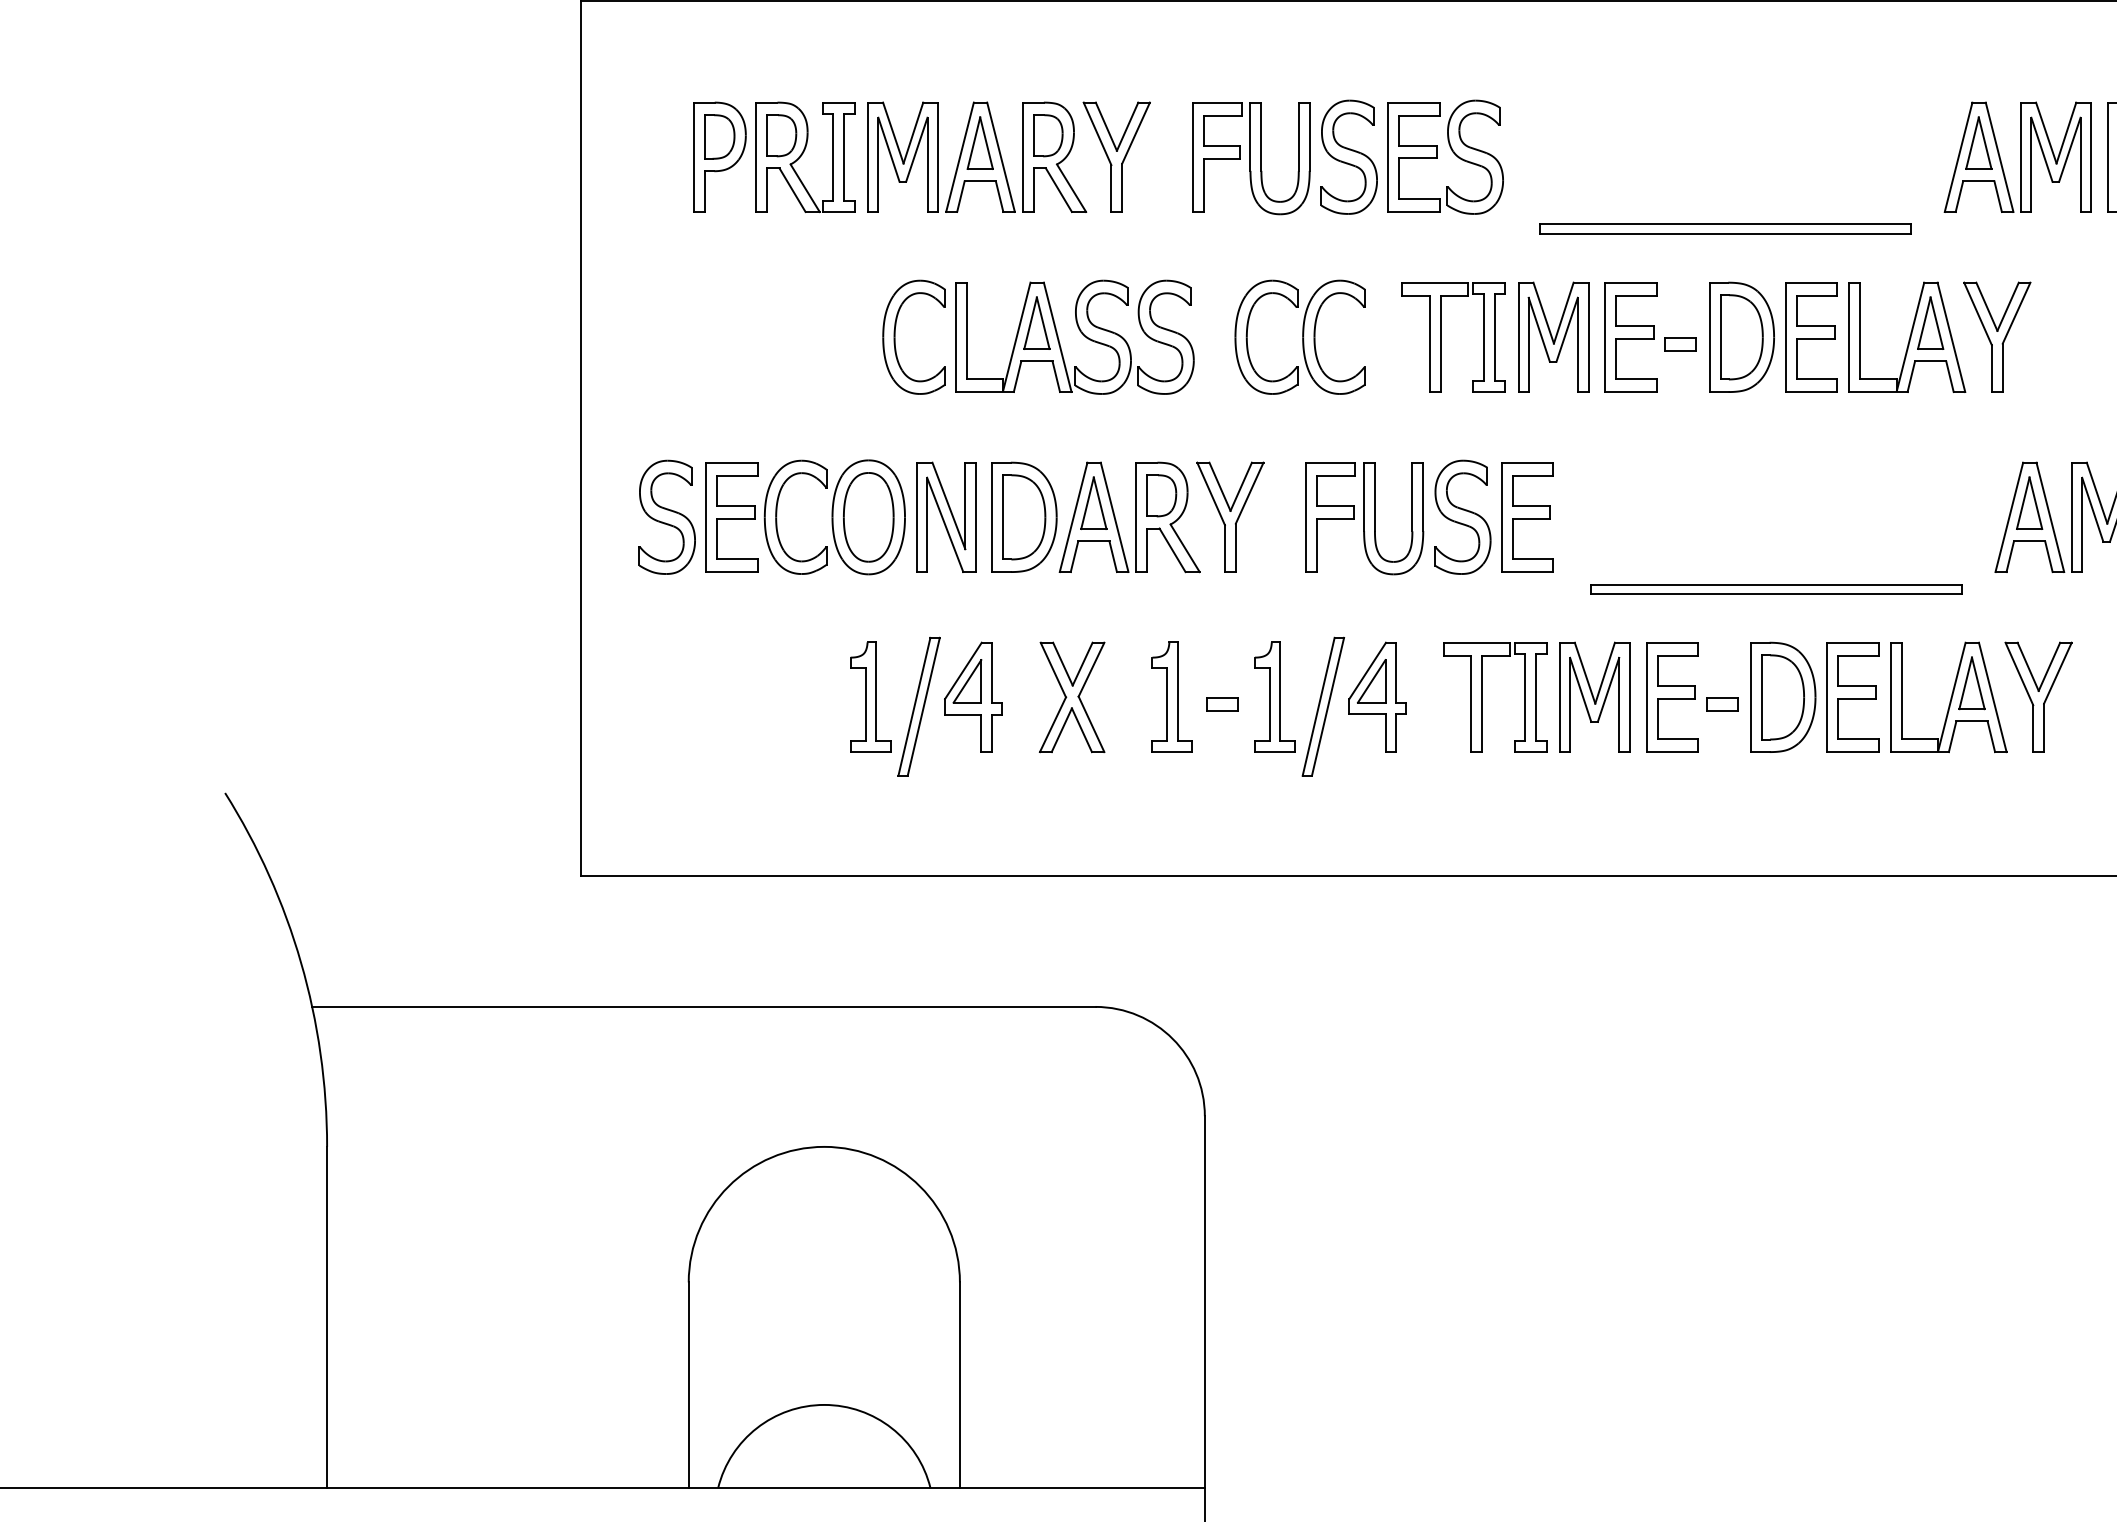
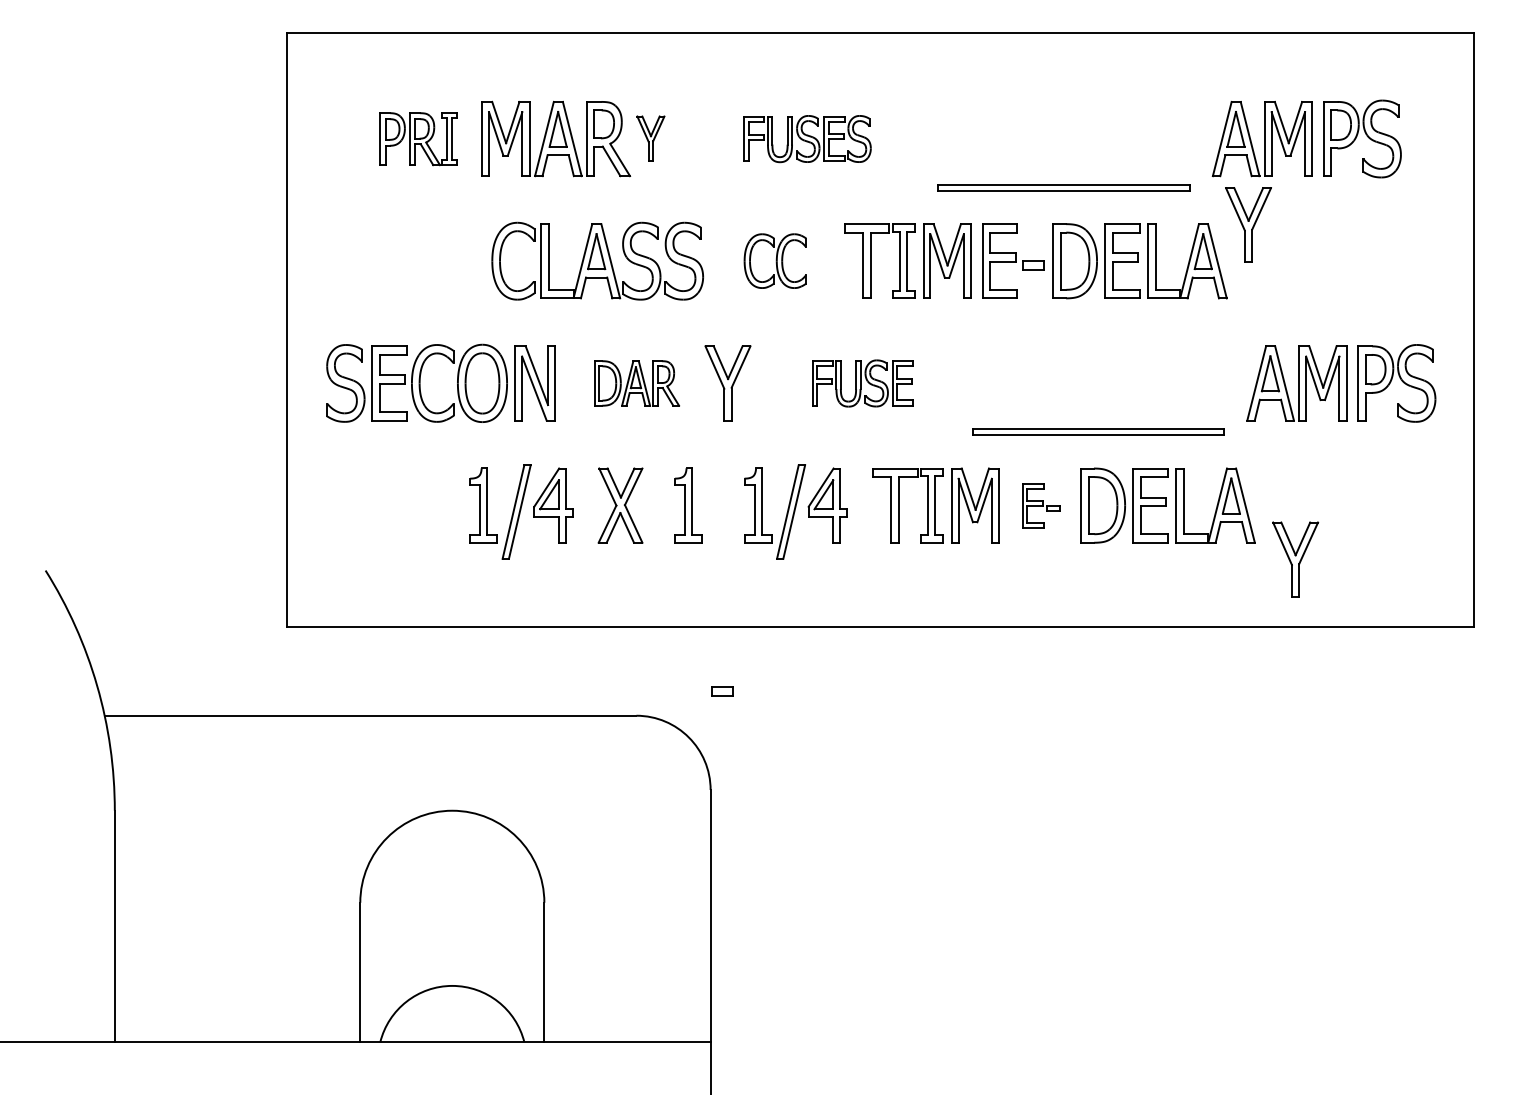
part: (1116, 156) -> (650, 138), size x0.6
part: (1347, 156) -> (807, 138), size x0.6
part: (774, 158) -> (418, 139), size x0.7
part: (1300, 336) -> (775, 260), size x0.7
part: (1997, 336) -> (1248, 224), moved
part: (1095, 517) -> (636, 383), size x0.6
part: (1428, 517) -> (862, 383), size x0.6
part: (1692, 697) -> (1041, 505), size x0.6
part: (2038, 697) -> (1295, 559), moved
part: (1222, 704) -> (722, 691), moved

